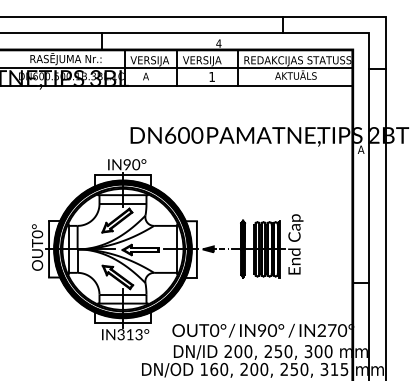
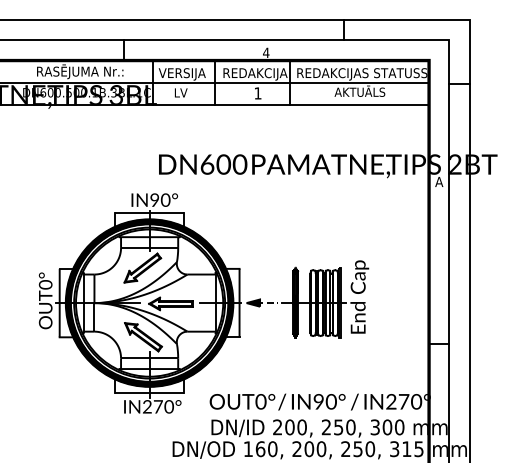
text: (209, 61) -> (254, 74), VERSIJA -> REDAKCIJA
text: (148, 76) -> (180, 92), A -> LV
text: (130, 334) -> (158, 406), IN313° -> IN270°

